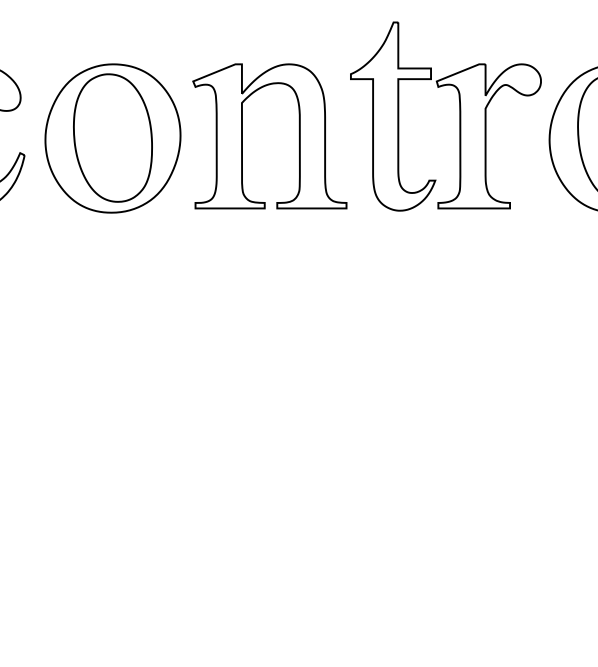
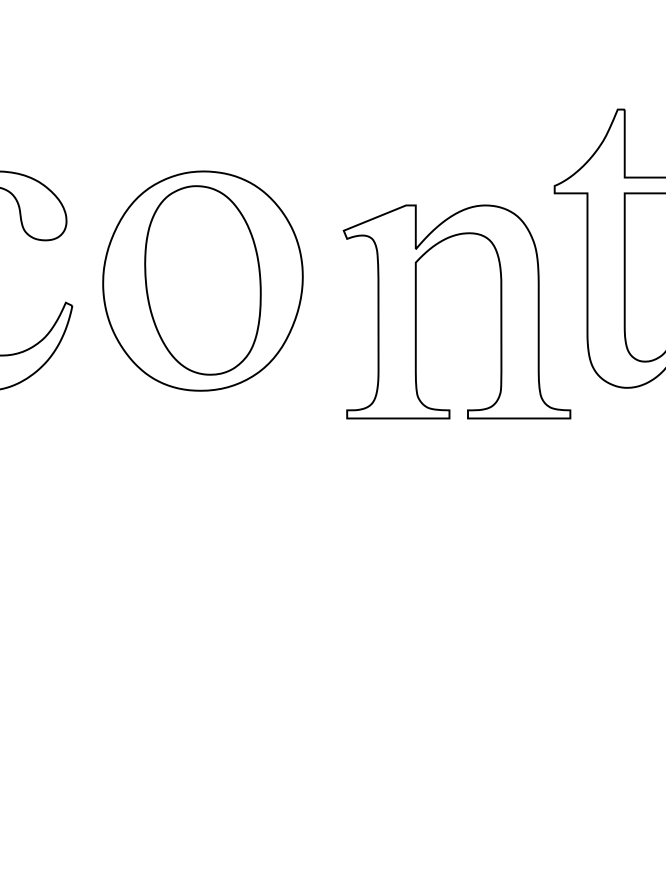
part: (242, 136) -> (416, 312), moved

